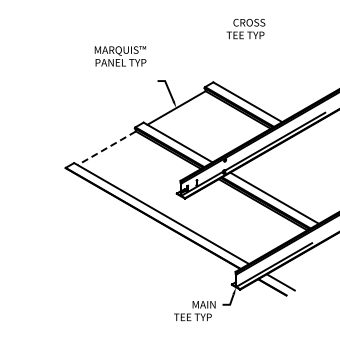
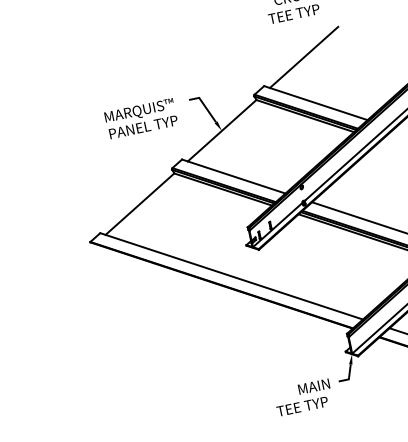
text: (120, 56) -> (141, 118), moved
line: (246, 67) -> (304, 56), added
line: (106, 148) -> (139, 204), dashed -> solid

